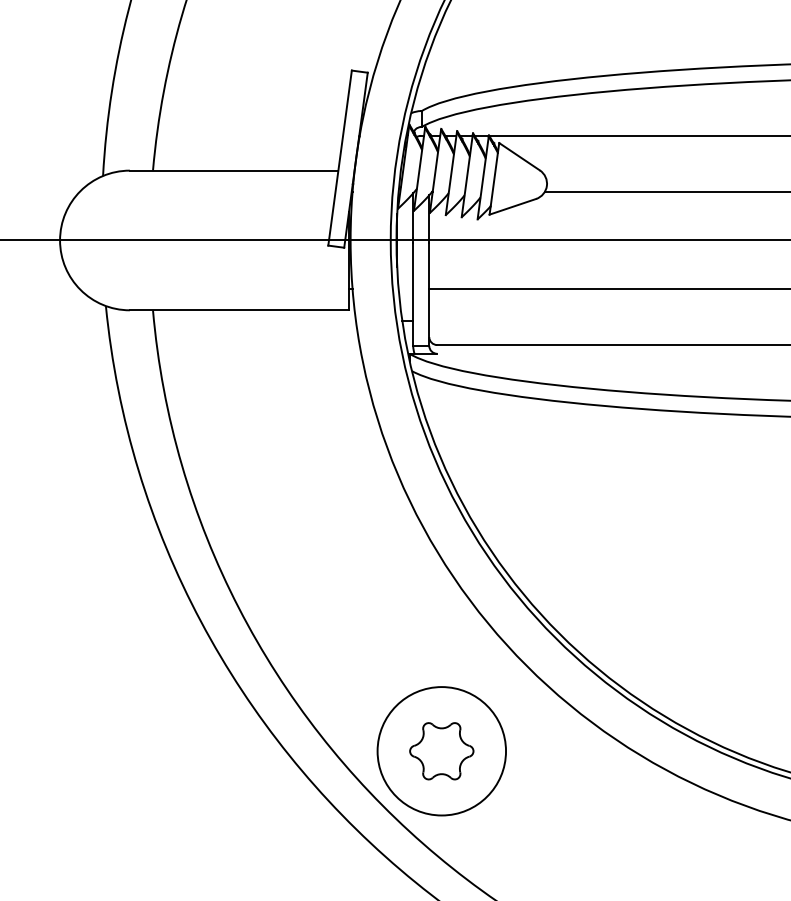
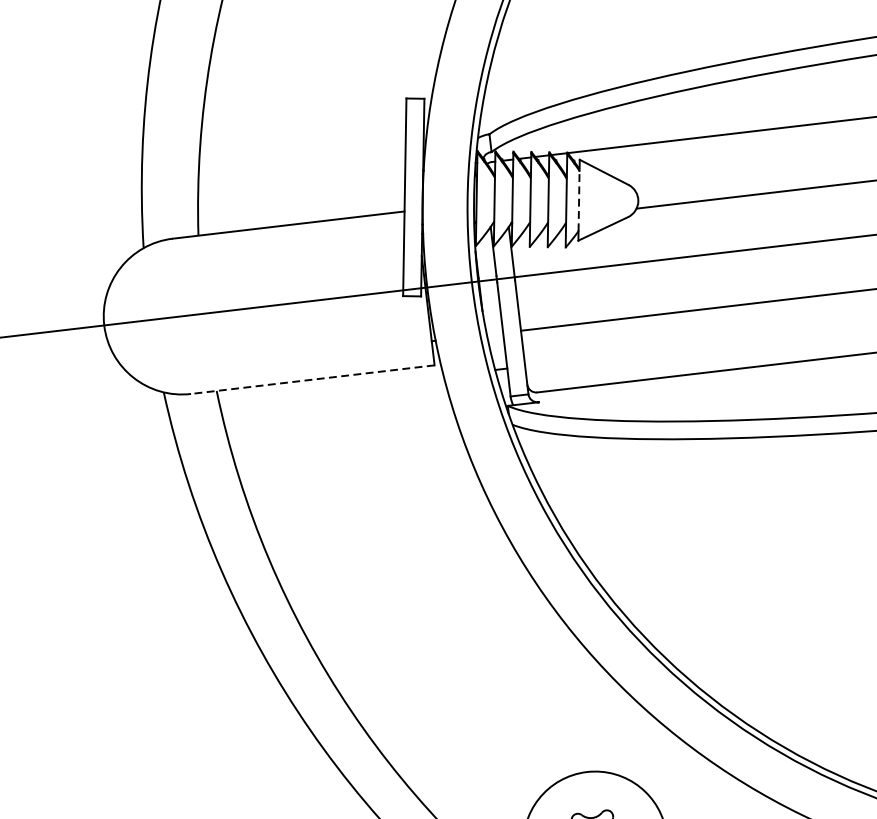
line: (494, 179) -> (579, 200), solid -> dashed
line: (239, 310) -> (312, 379), solid -> dashed

